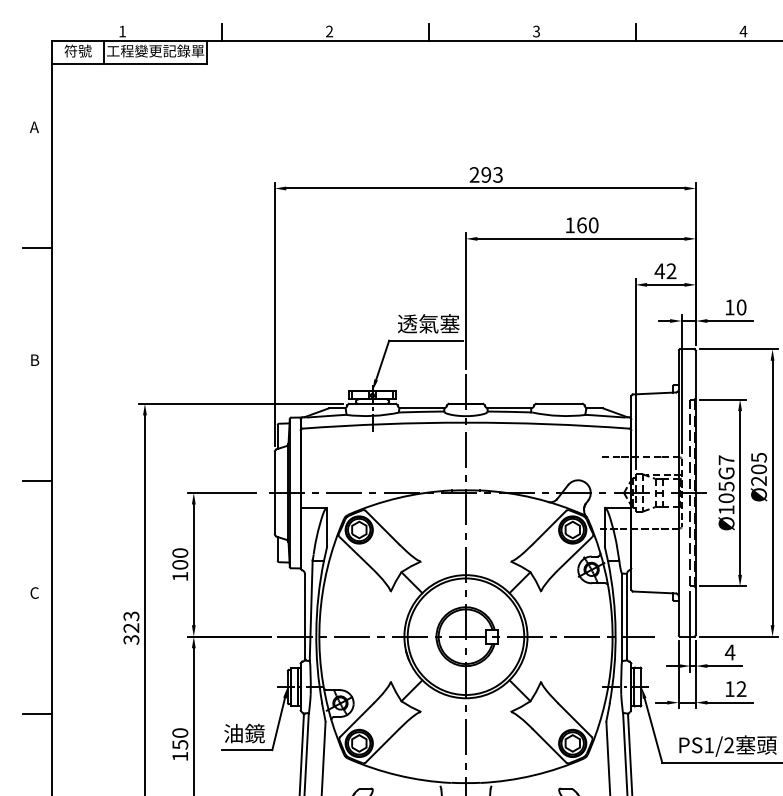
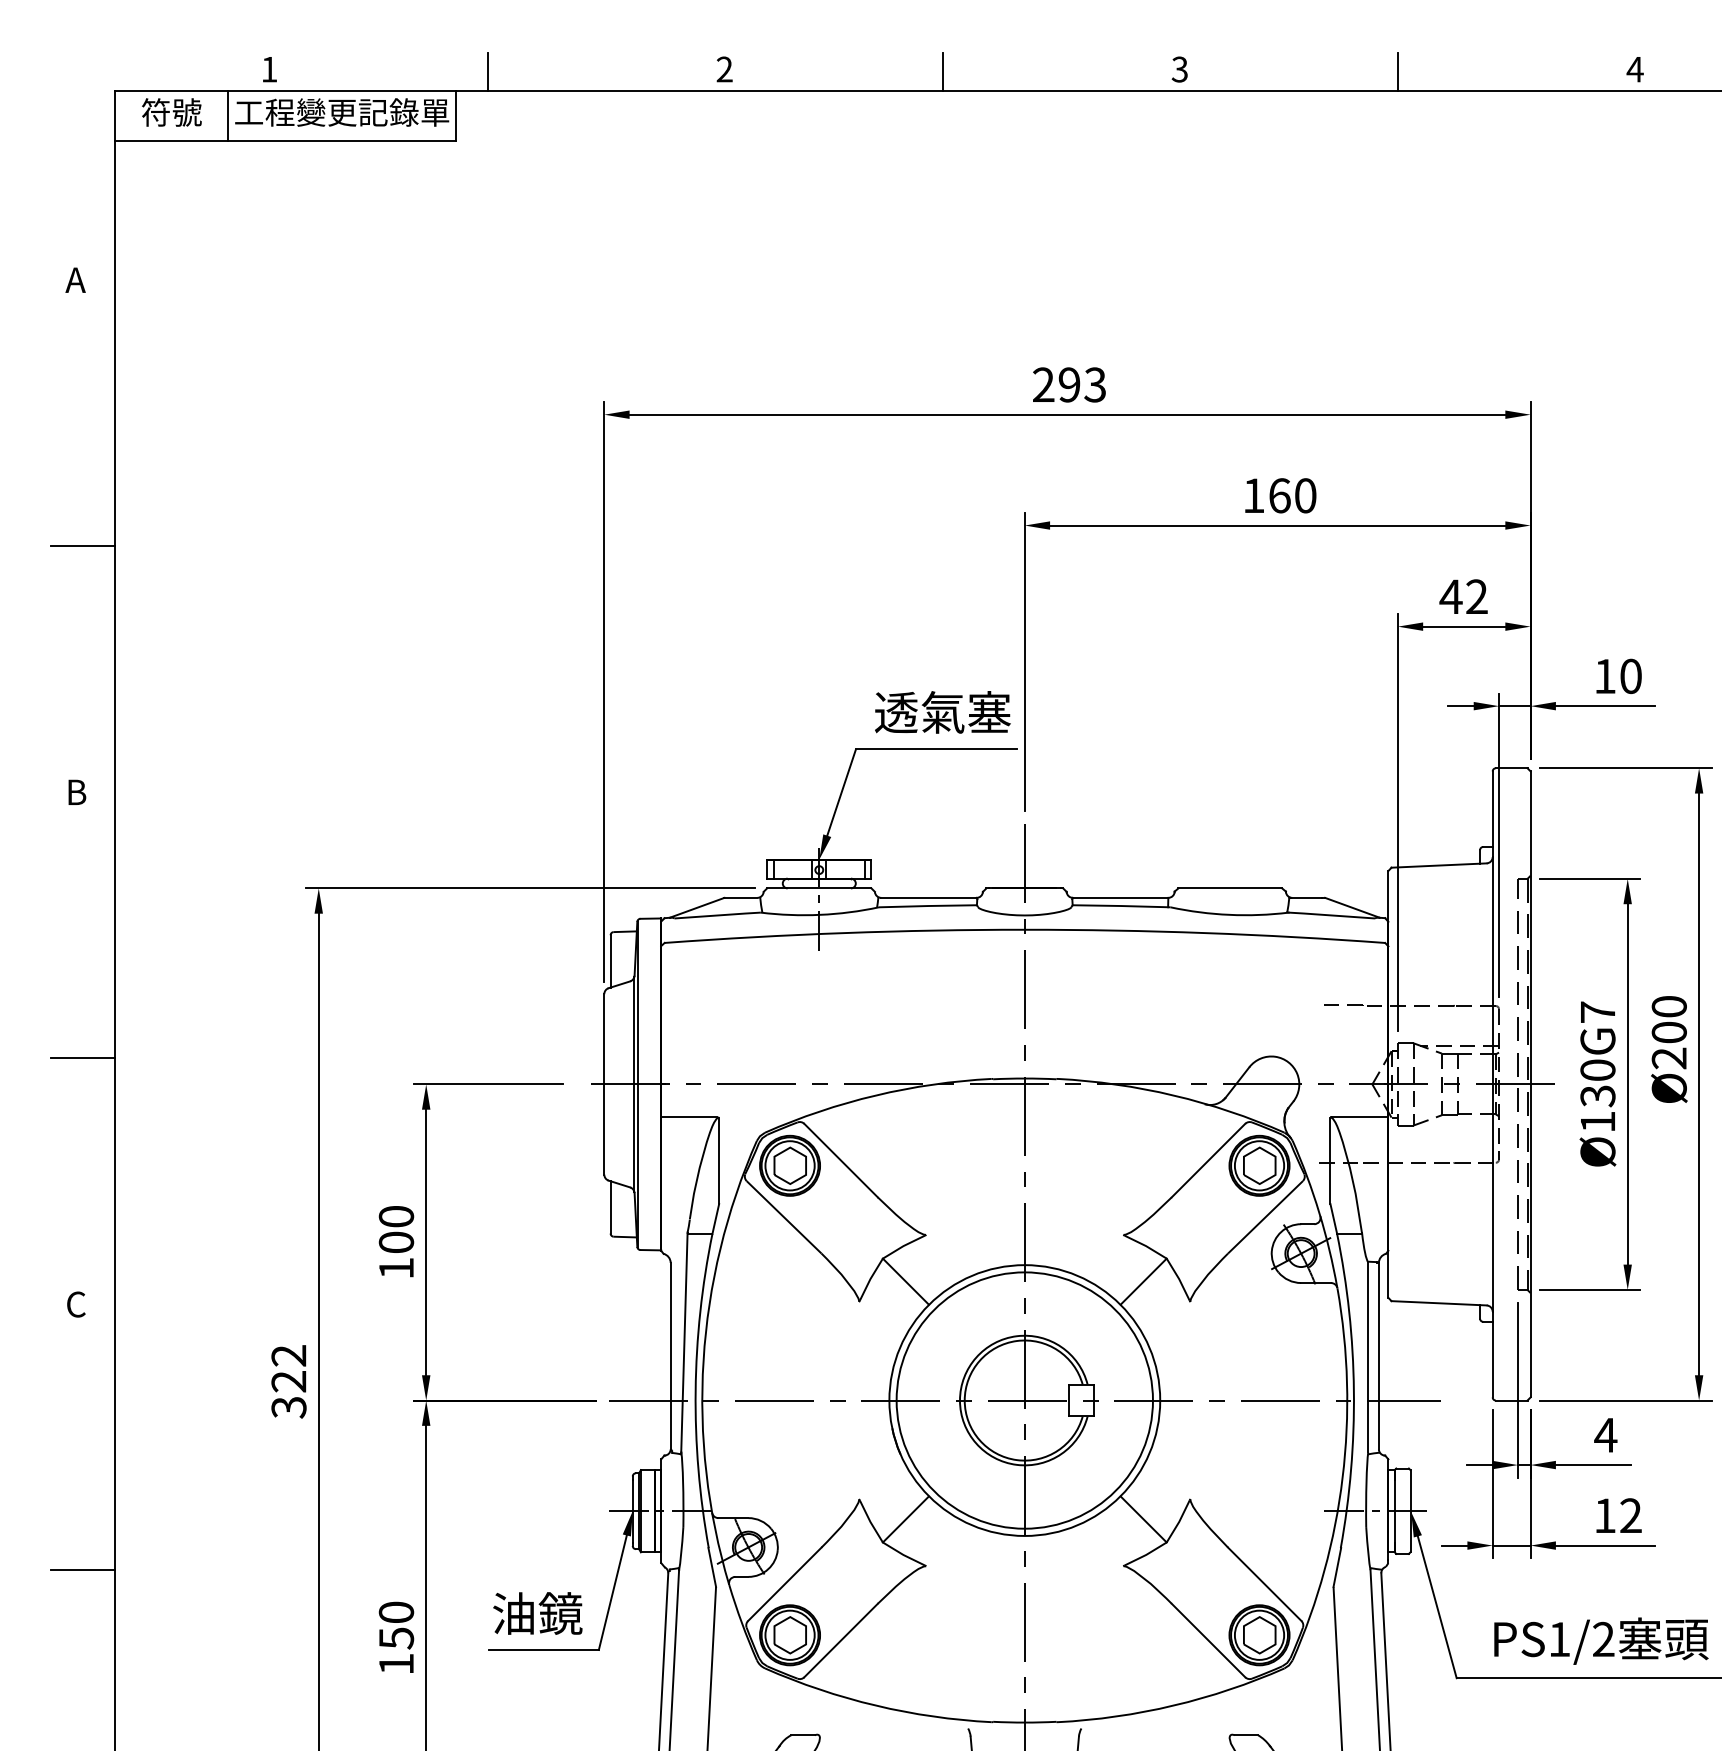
text: (758, 457) -> (1668, 1006), Ø205 -> Ø200
text: (726, 492) -> (1597, 1083), Ø105G7 -> Ø130G7
text: (131, 616) -> (289, 1356), 323 -> 322

